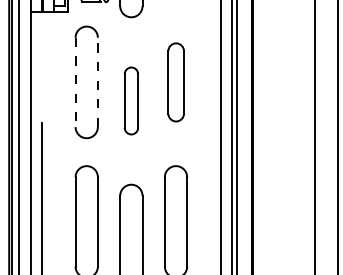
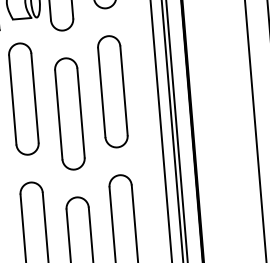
line: (75, 82) -> (12, 100), dashed -> solid
line: (97, 82) -> (34, 98), dashed -> solid
part: (176, 82) -> (113, 91), size x1.43
part: (131, 100) -> (69, 113), size x1.67

